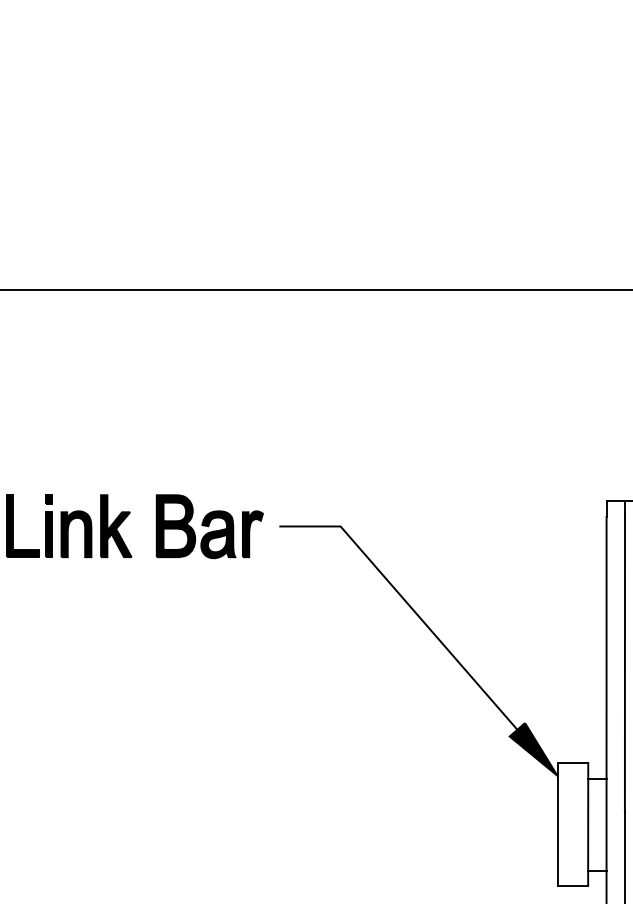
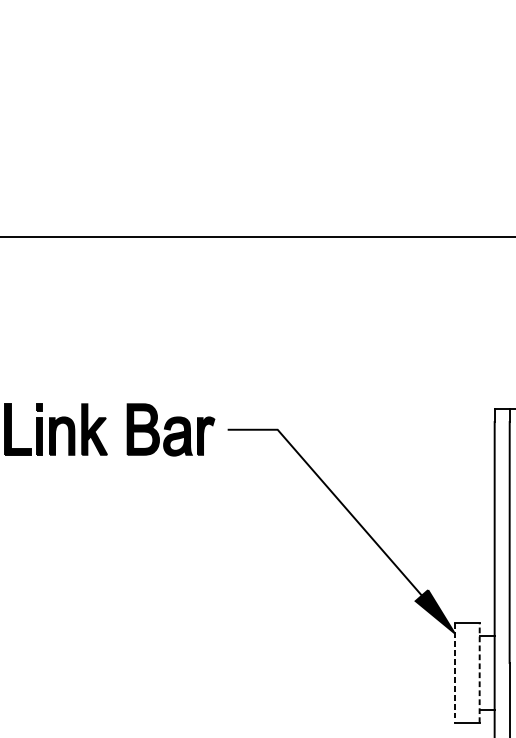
line: (588, 824) -> (479, 672), solid -> dashed
line: (557, 825) -> (454, 673), solid -> dashed

